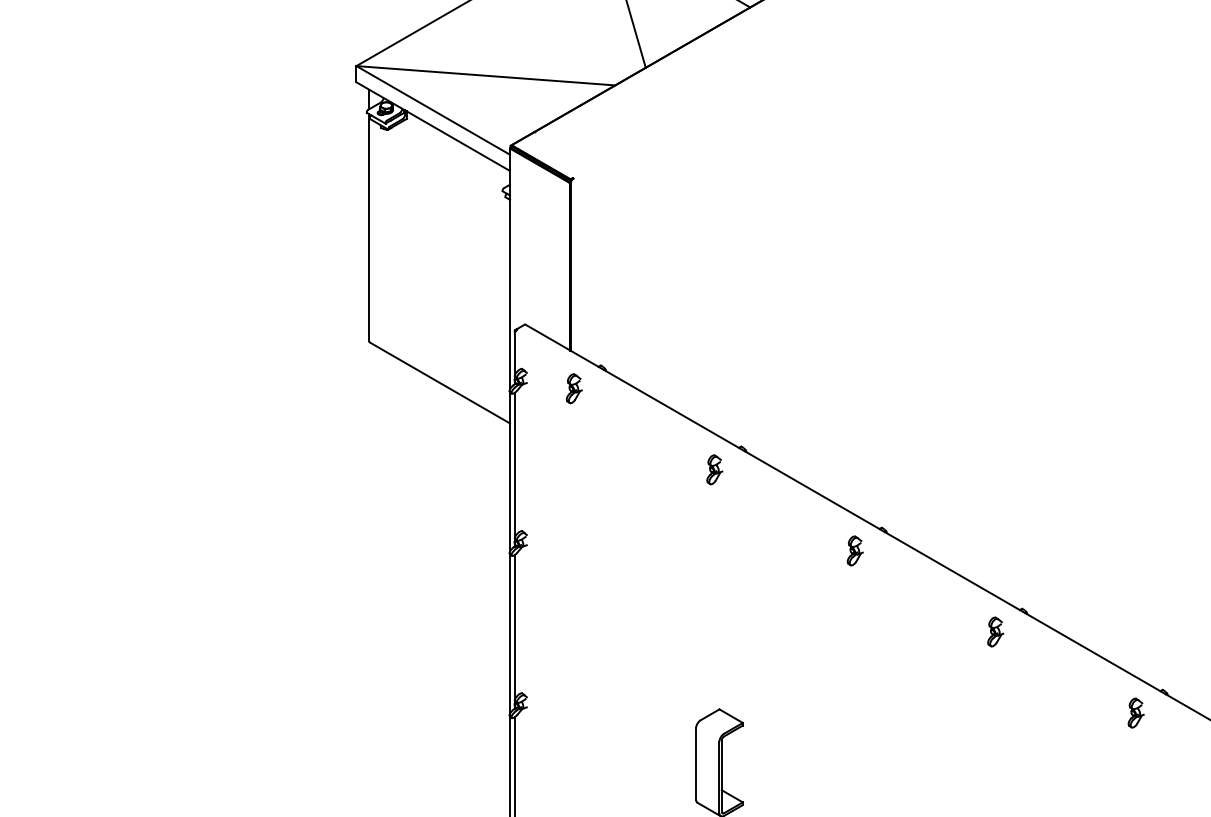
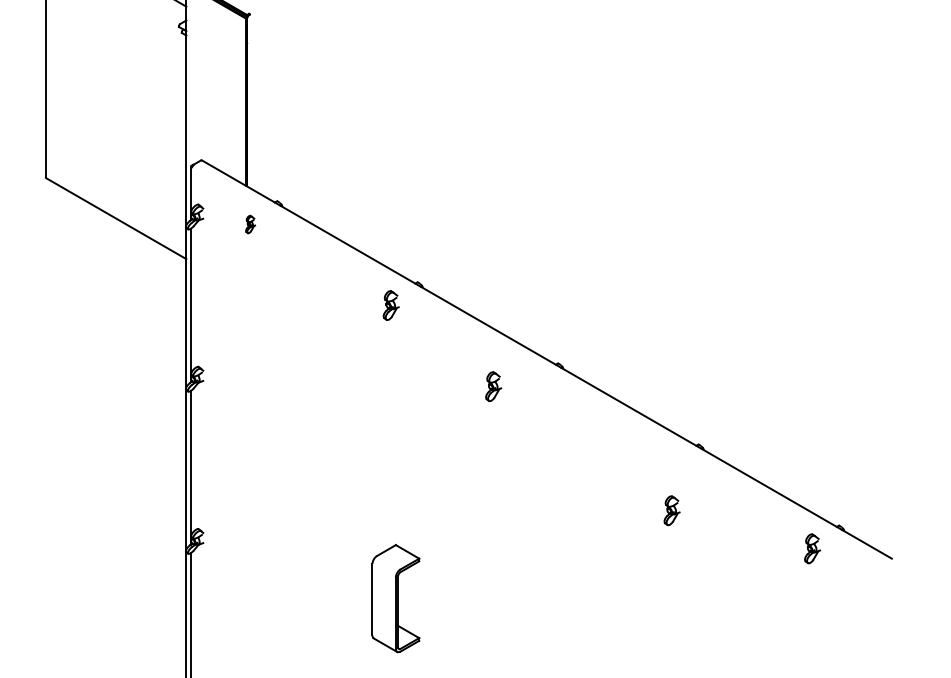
part: (573, 388) -> (249, 224), size x0.6
part: (854, 550) -> (492, 386), moved
part: (995, 631) -> (671, 510), moved

